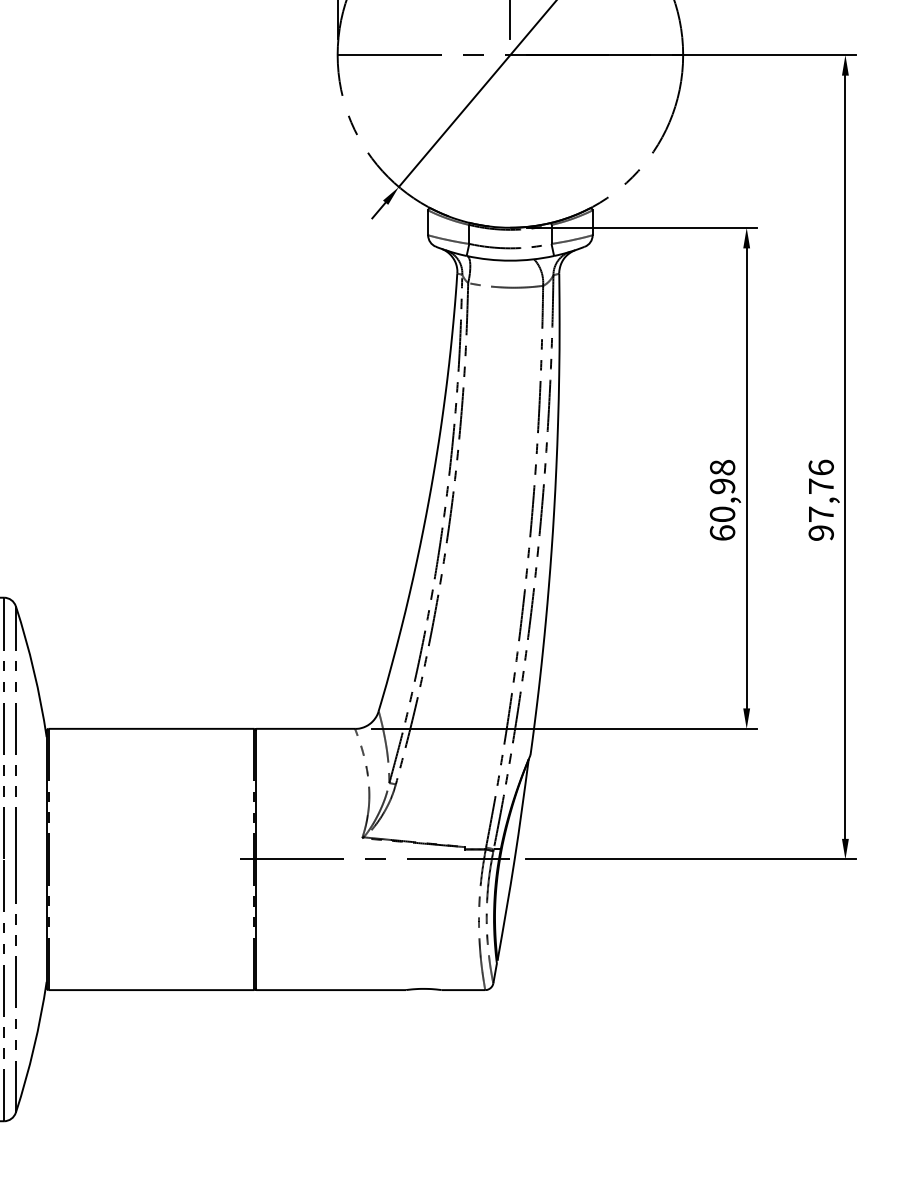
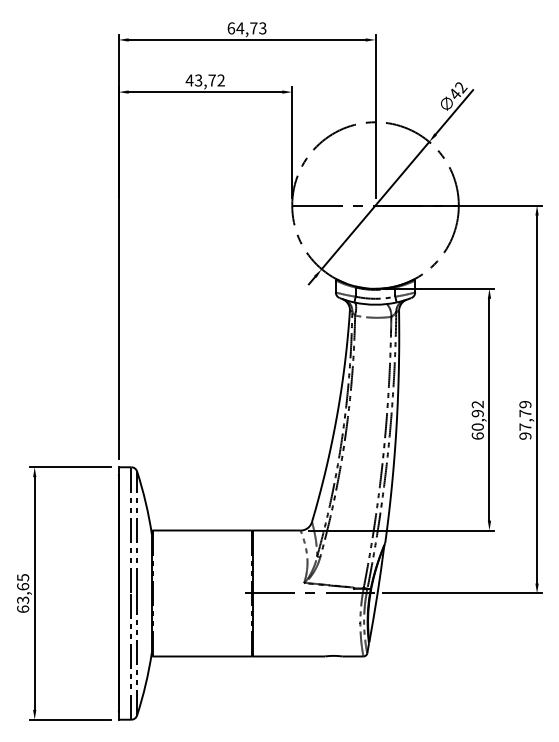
text: (721, 467) -> (477, 404), 60,98 -> 60,92
text: (821, 467) -> (525, 404), 97,76 -> 97,79

